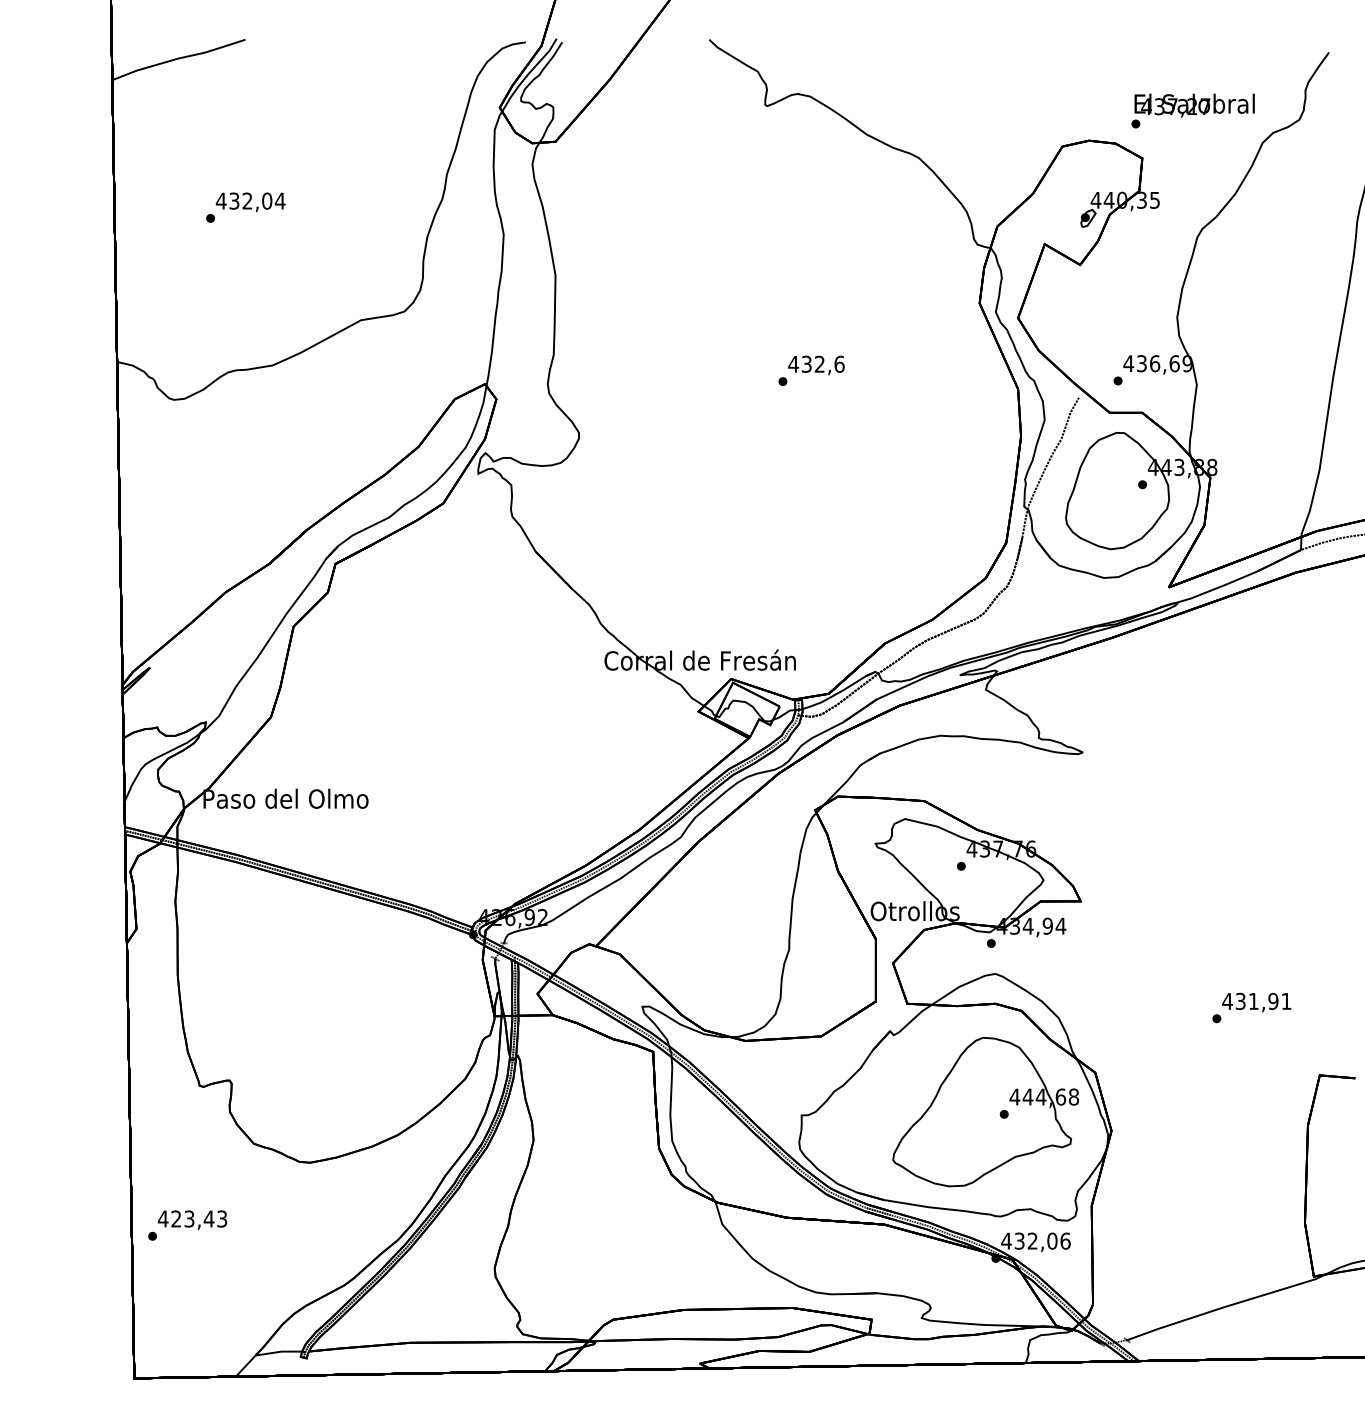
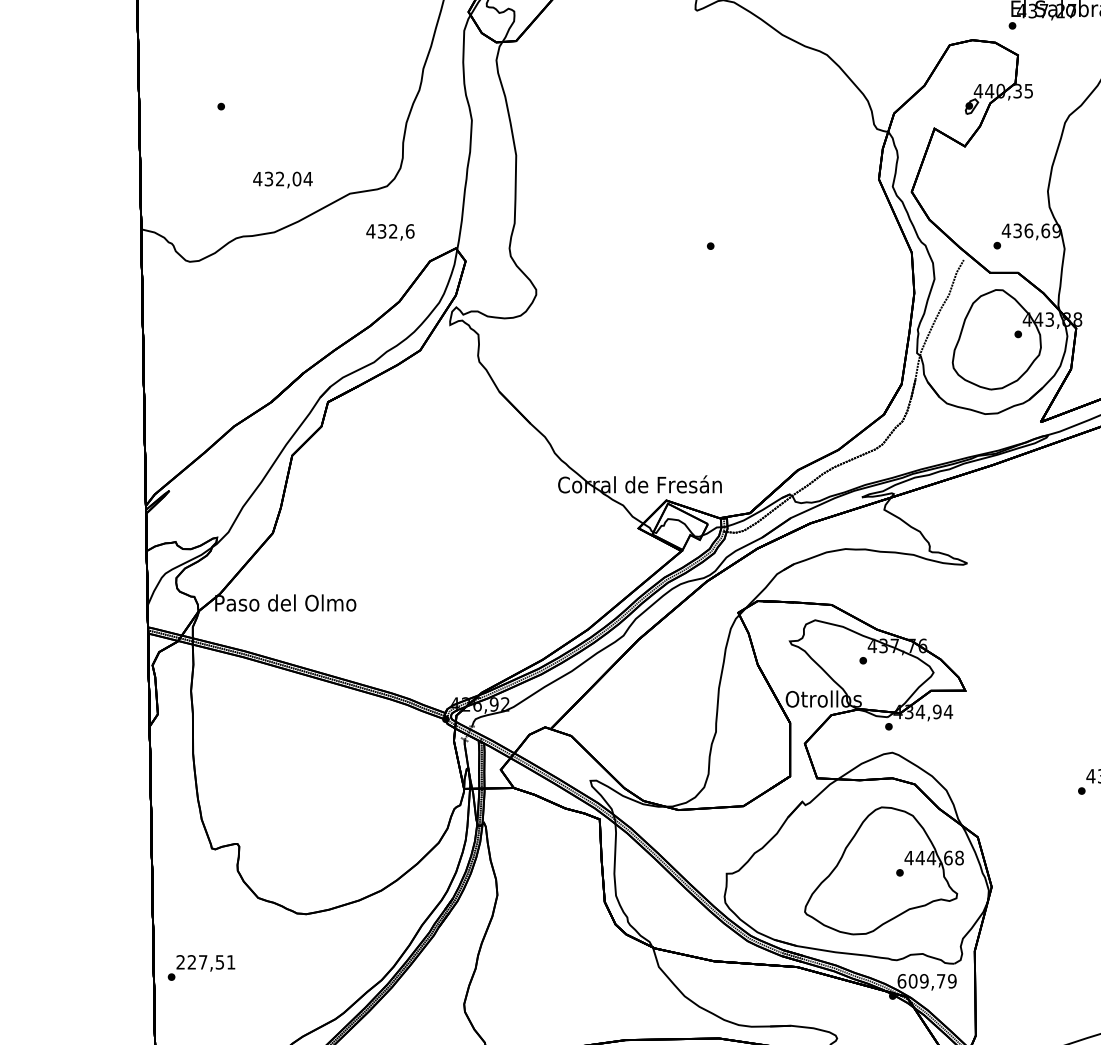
text: (250, 202) -> (282, 180), moved
text: (816, 365) -> (390, 232), moved
text: (192, 1218) -> (205, 961), 423,43 -> 227,51
text: (1035, 1240) -> (926, 980), 432,06 -> 609,79

